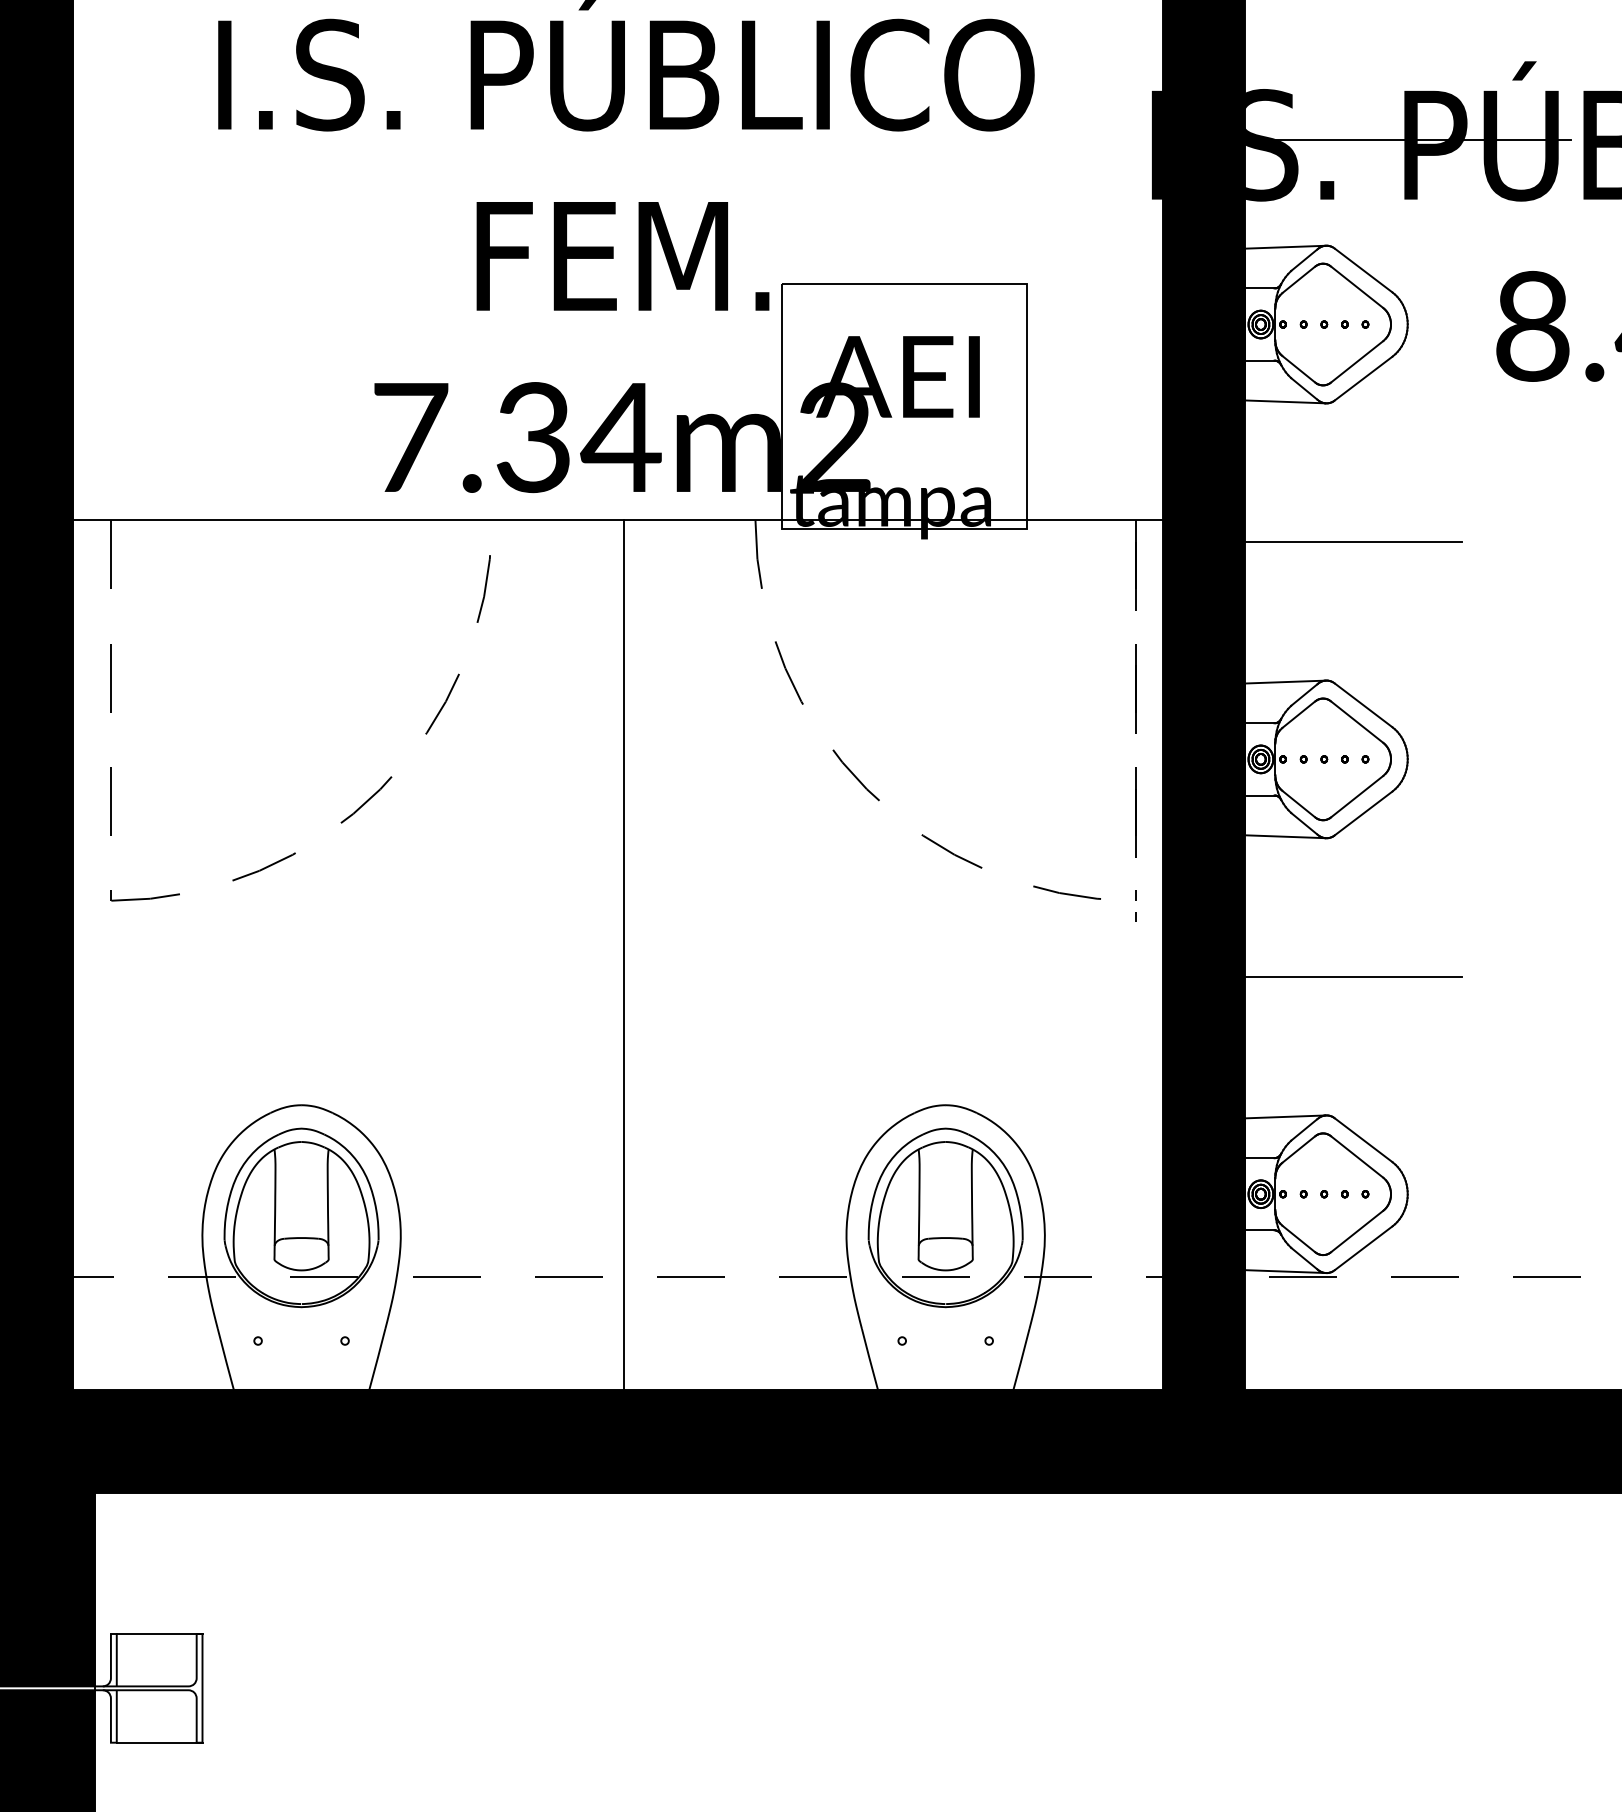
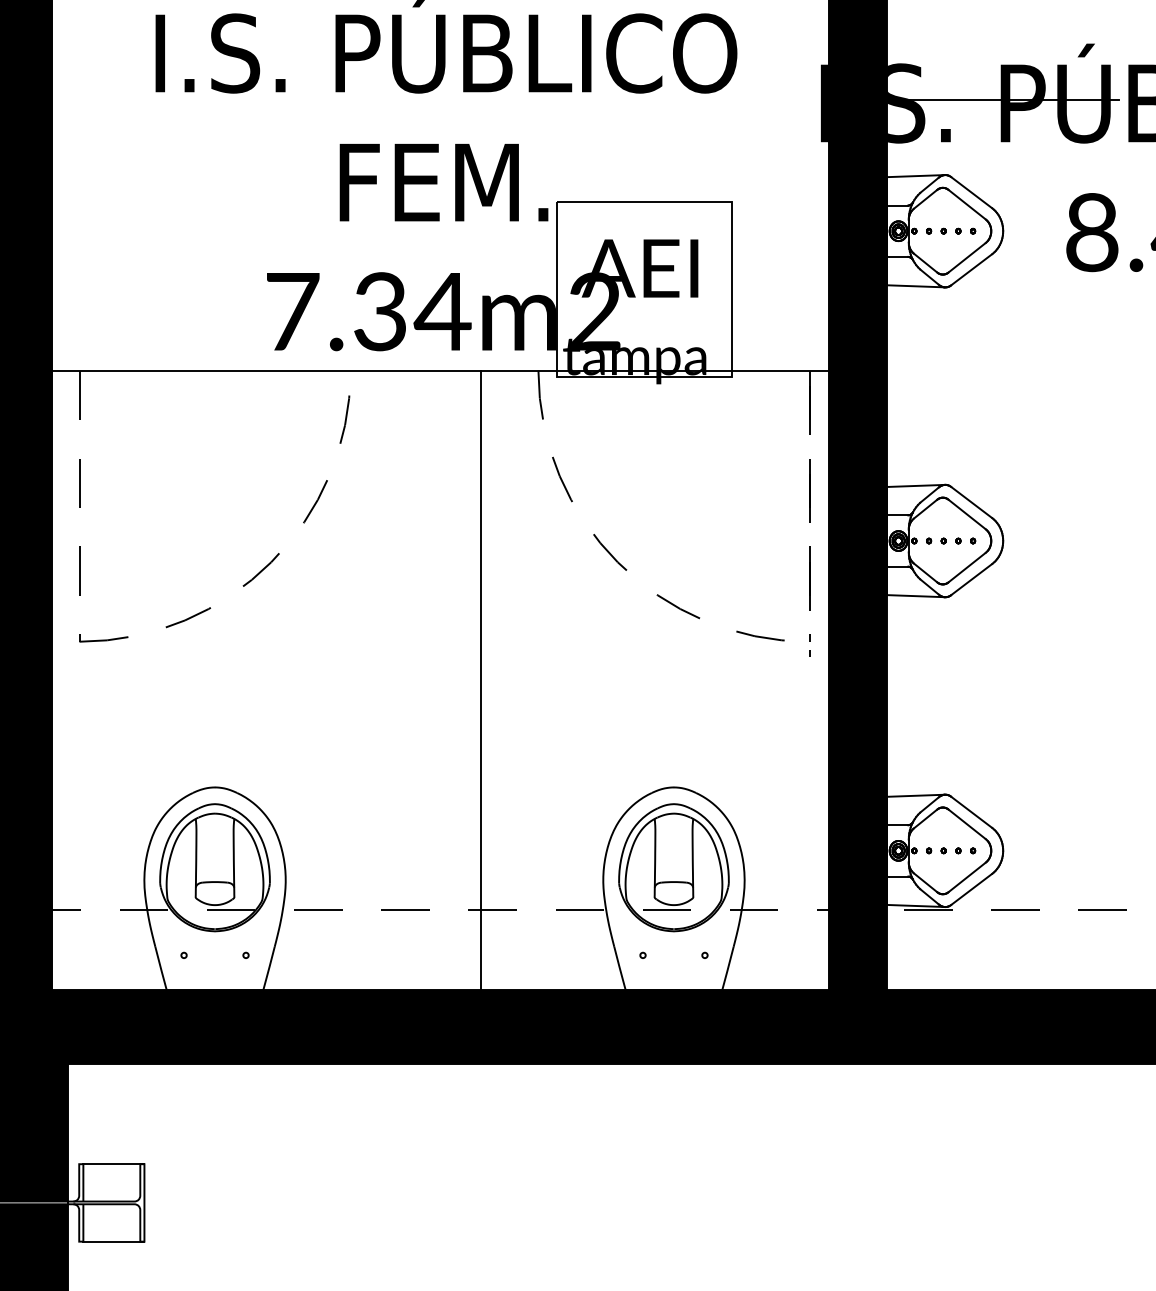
line: (1353, 541) -> (964, 385), removed
line: (623, 954) -> (480, 680), moved
line: (1353, 976) -> (964, 695), removed

